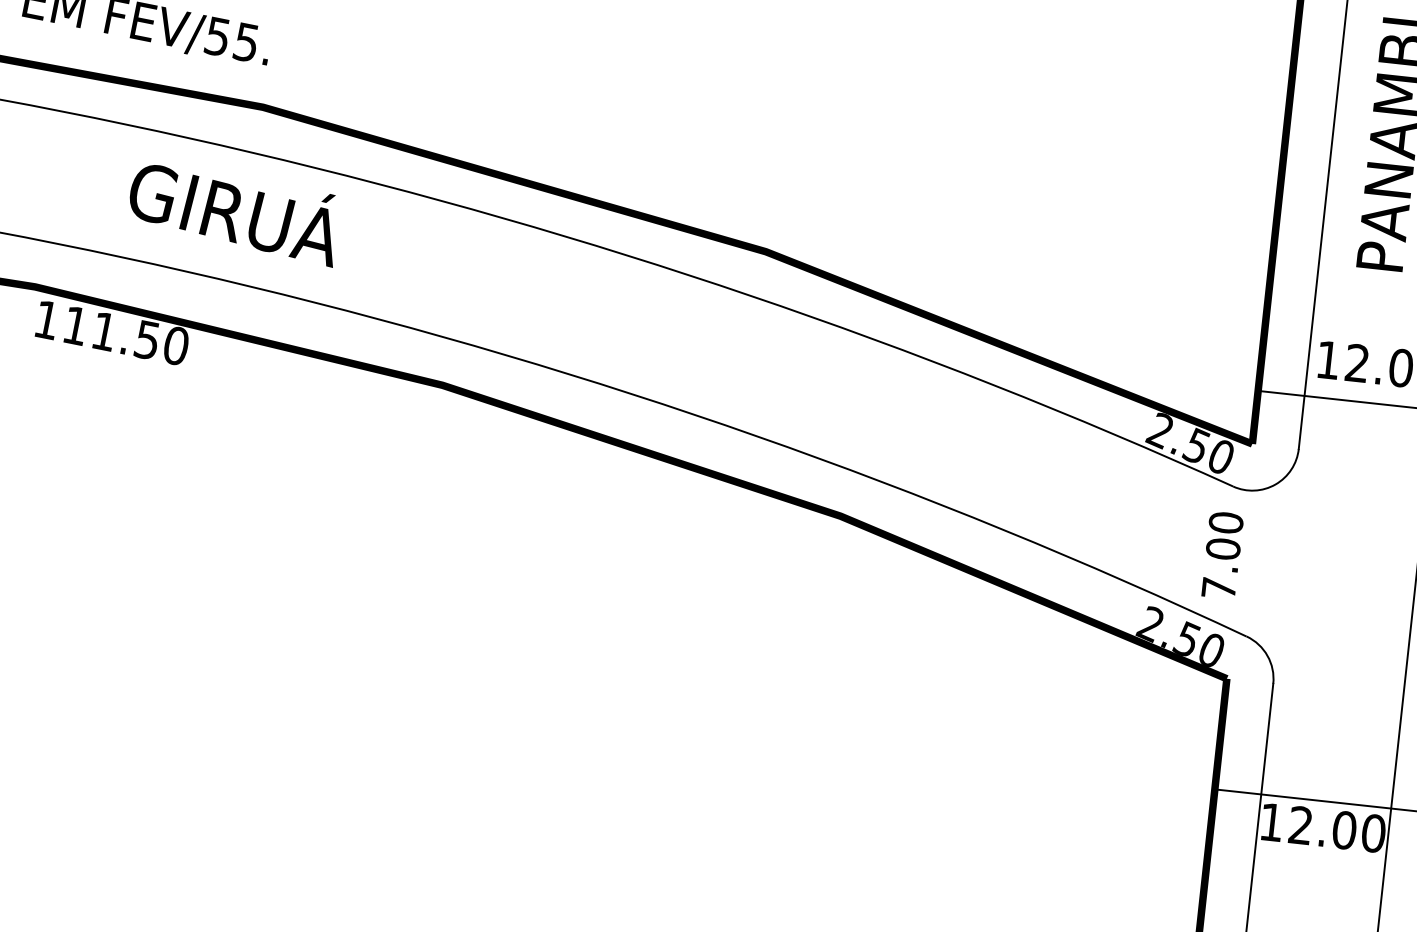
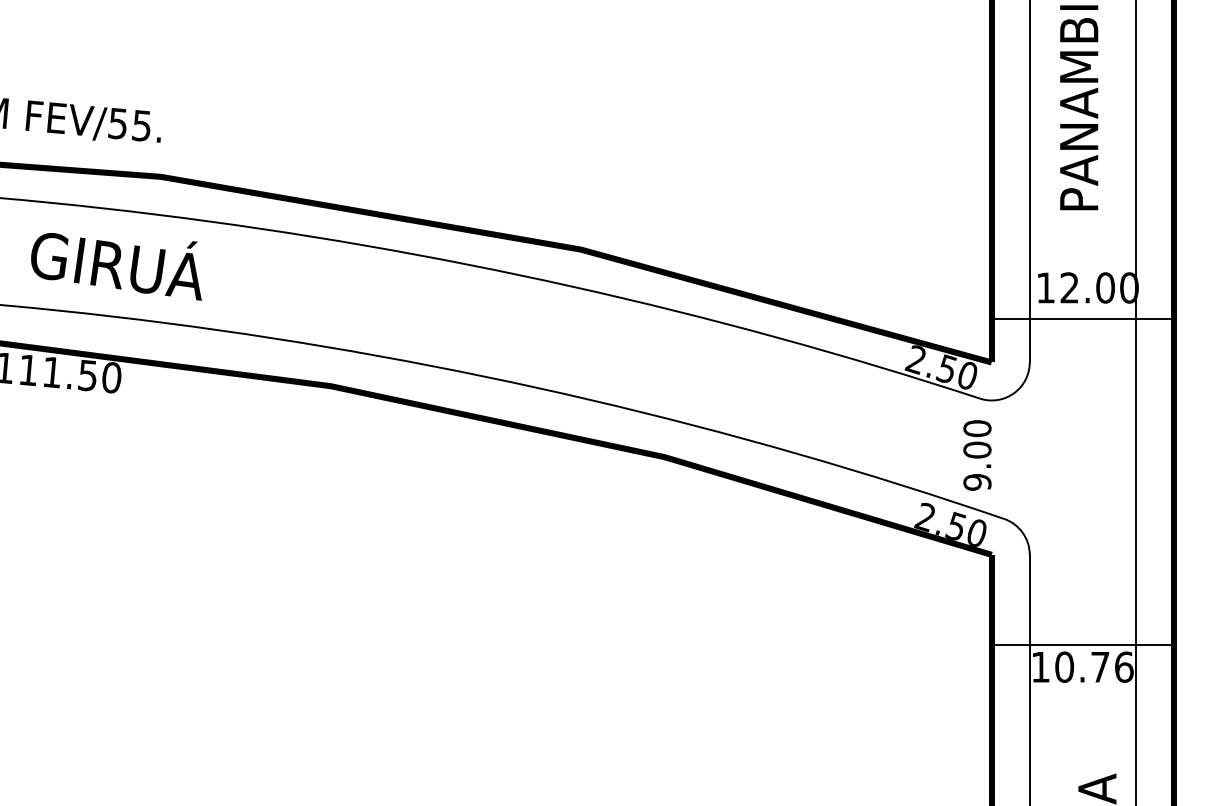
text: (233, 214) -> (116, 266), moved
text: (1219, 588) -> (977, 482), 7.00 -> 9.00
text: (1337, 828) -> (1094, 666), 12.00 -> 10.76

